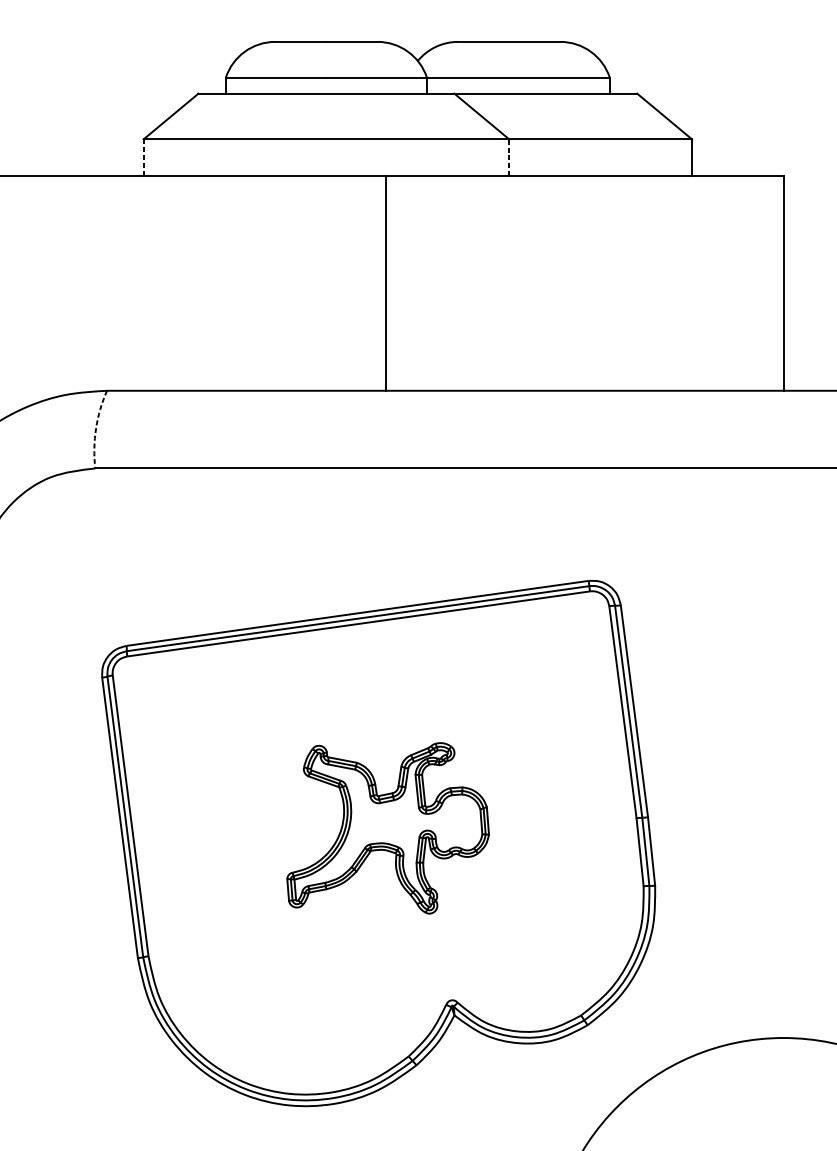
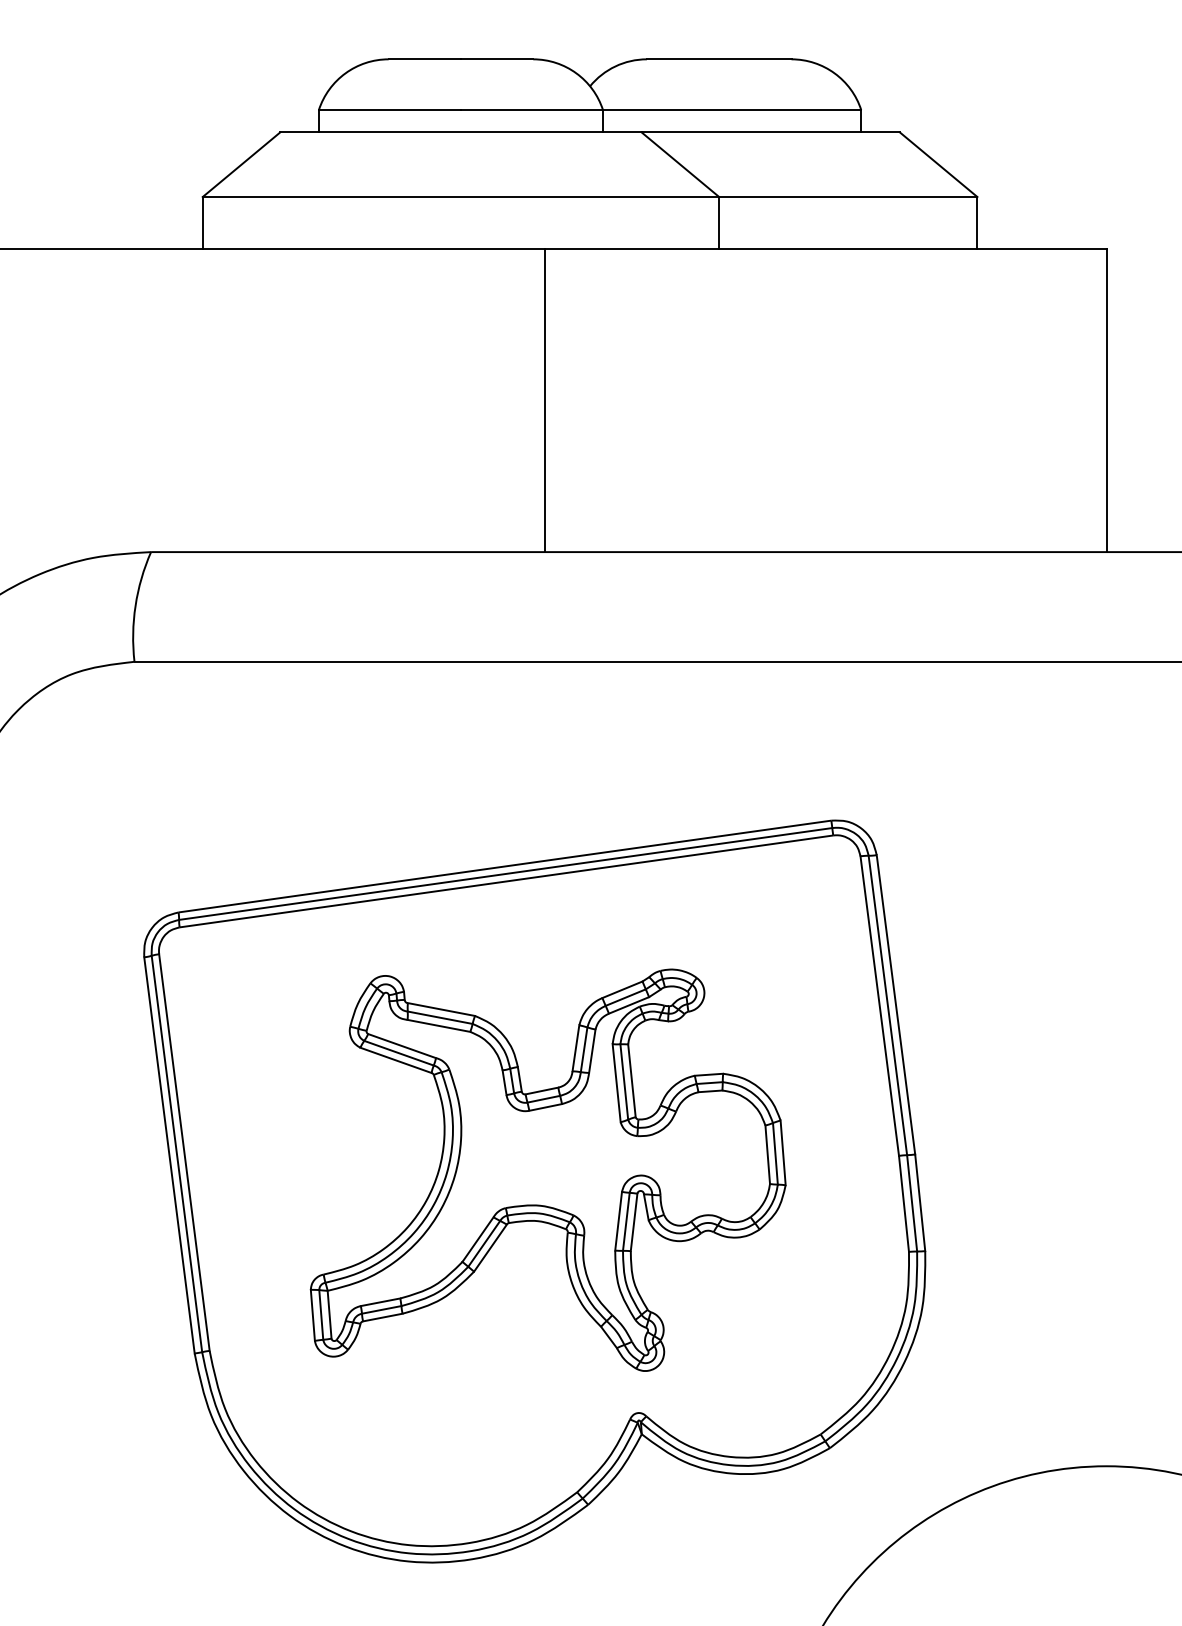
line: (143, 157) -> (202, 222), dashed -> solid
line: (509, 157) -> (719, 222), dashed -> solid
arc: (96, 428) -> (135, 605), dashed -> solid
part: (387, 827) -> (547, 1169), size x1.67

